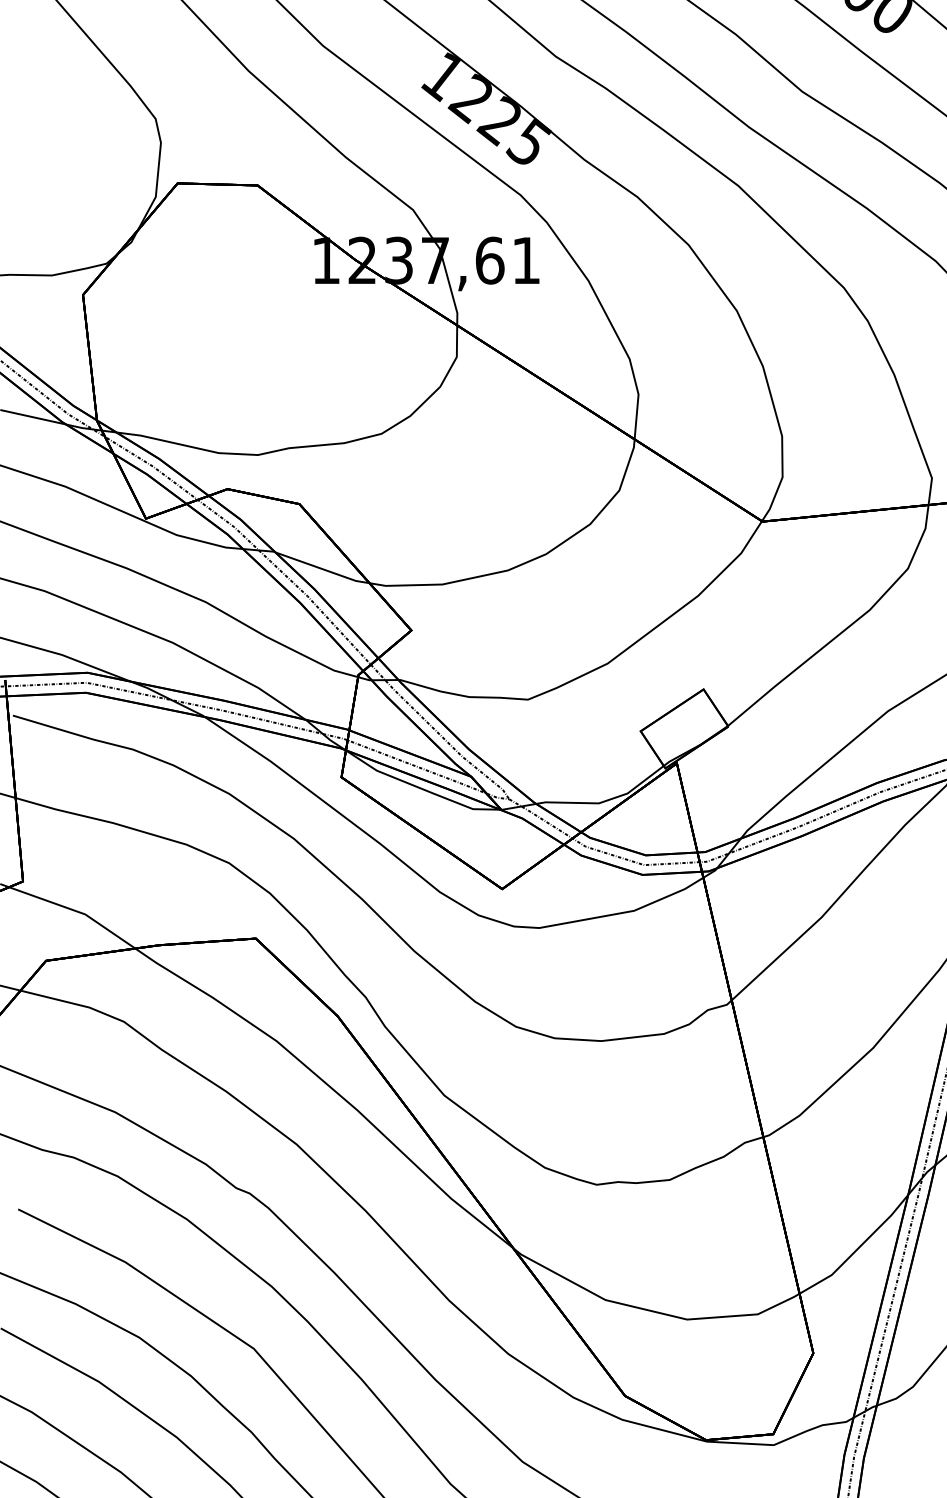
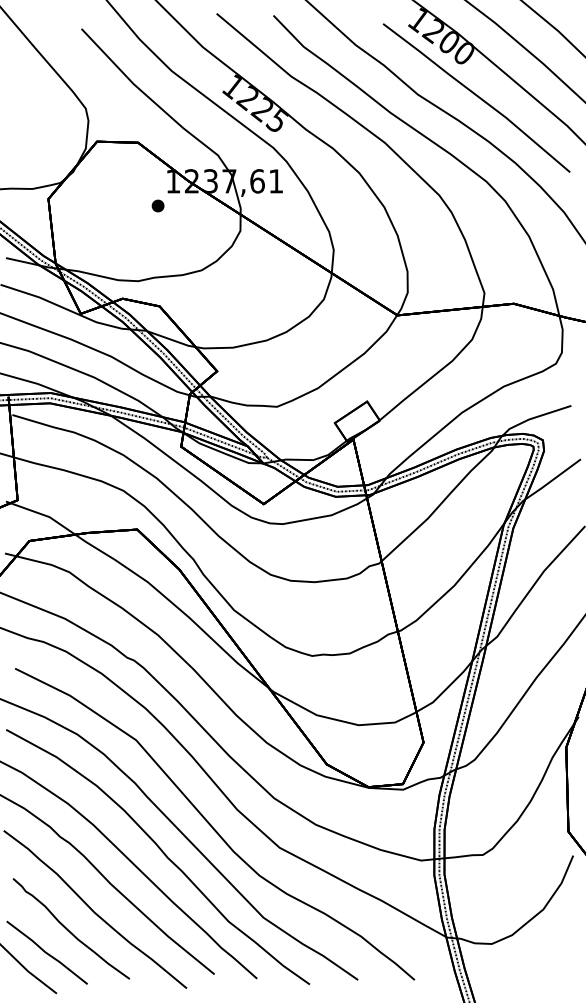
part: (295, 307) -> (157, 205), added

